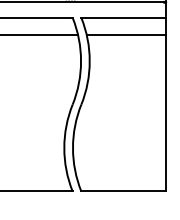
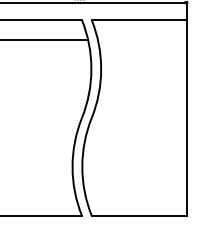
line: (126, 35) -> (142, 39), removed

